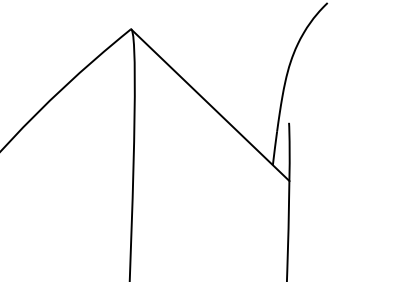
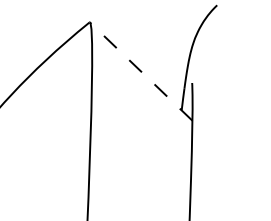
line: (210, 105) -> (141, 71), solid -> dashed

